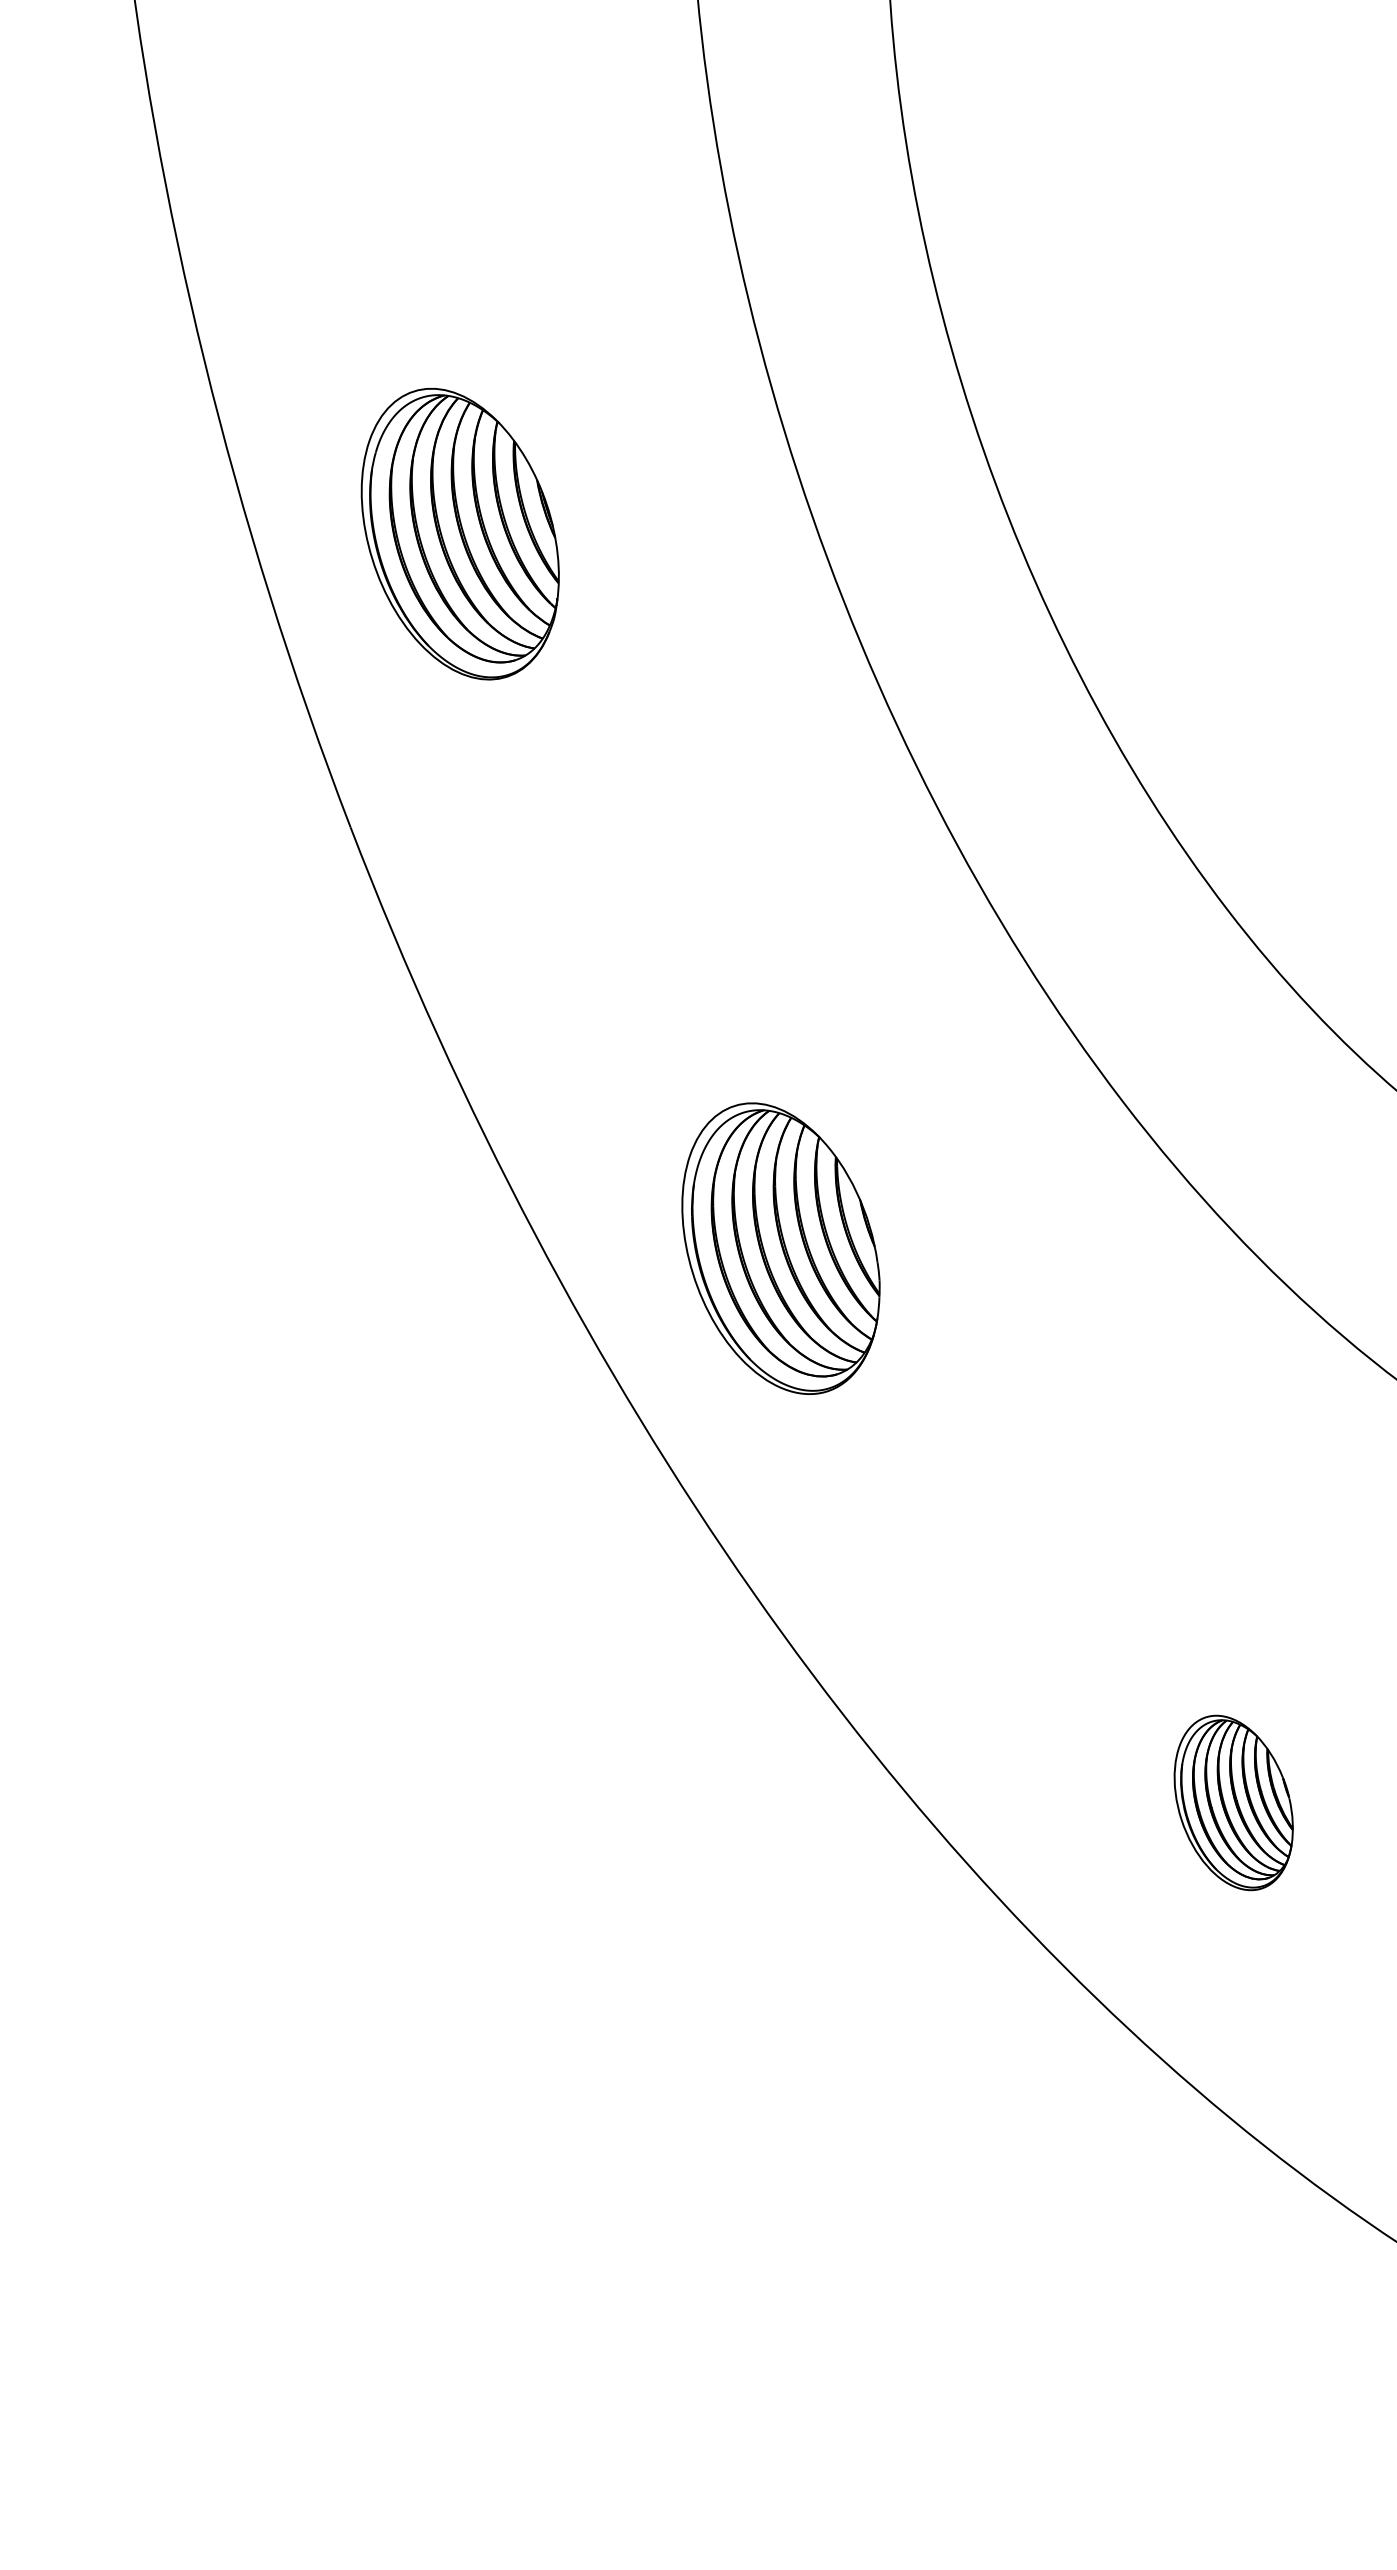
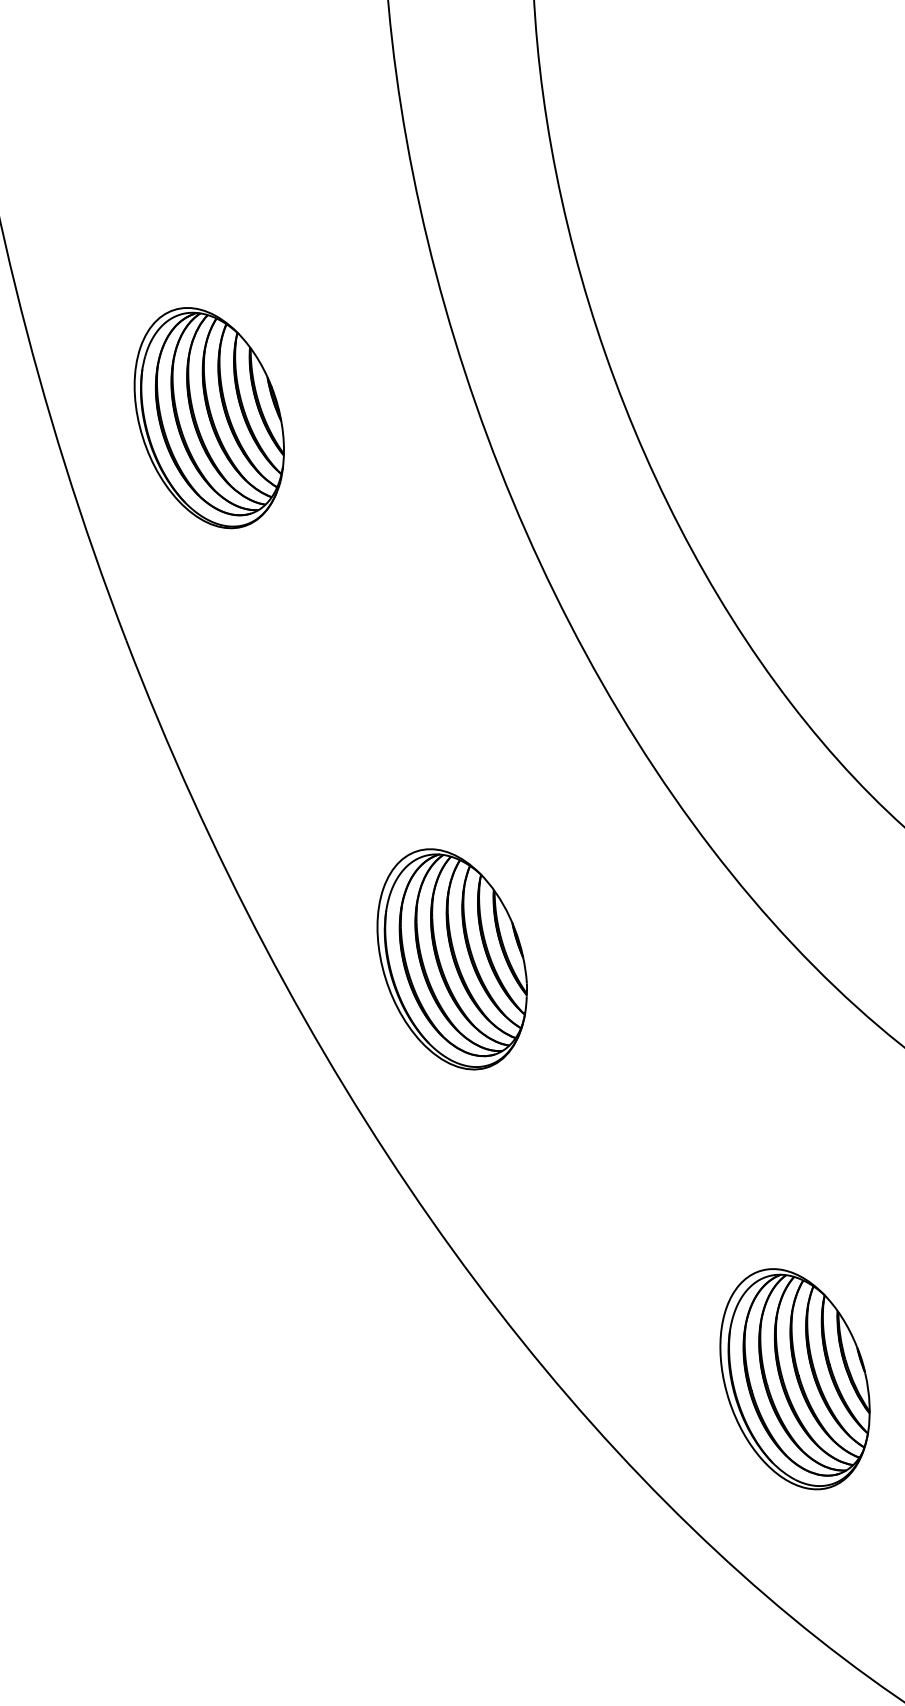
part: (1233, 1802) -> (795, 1378), size x1.67

